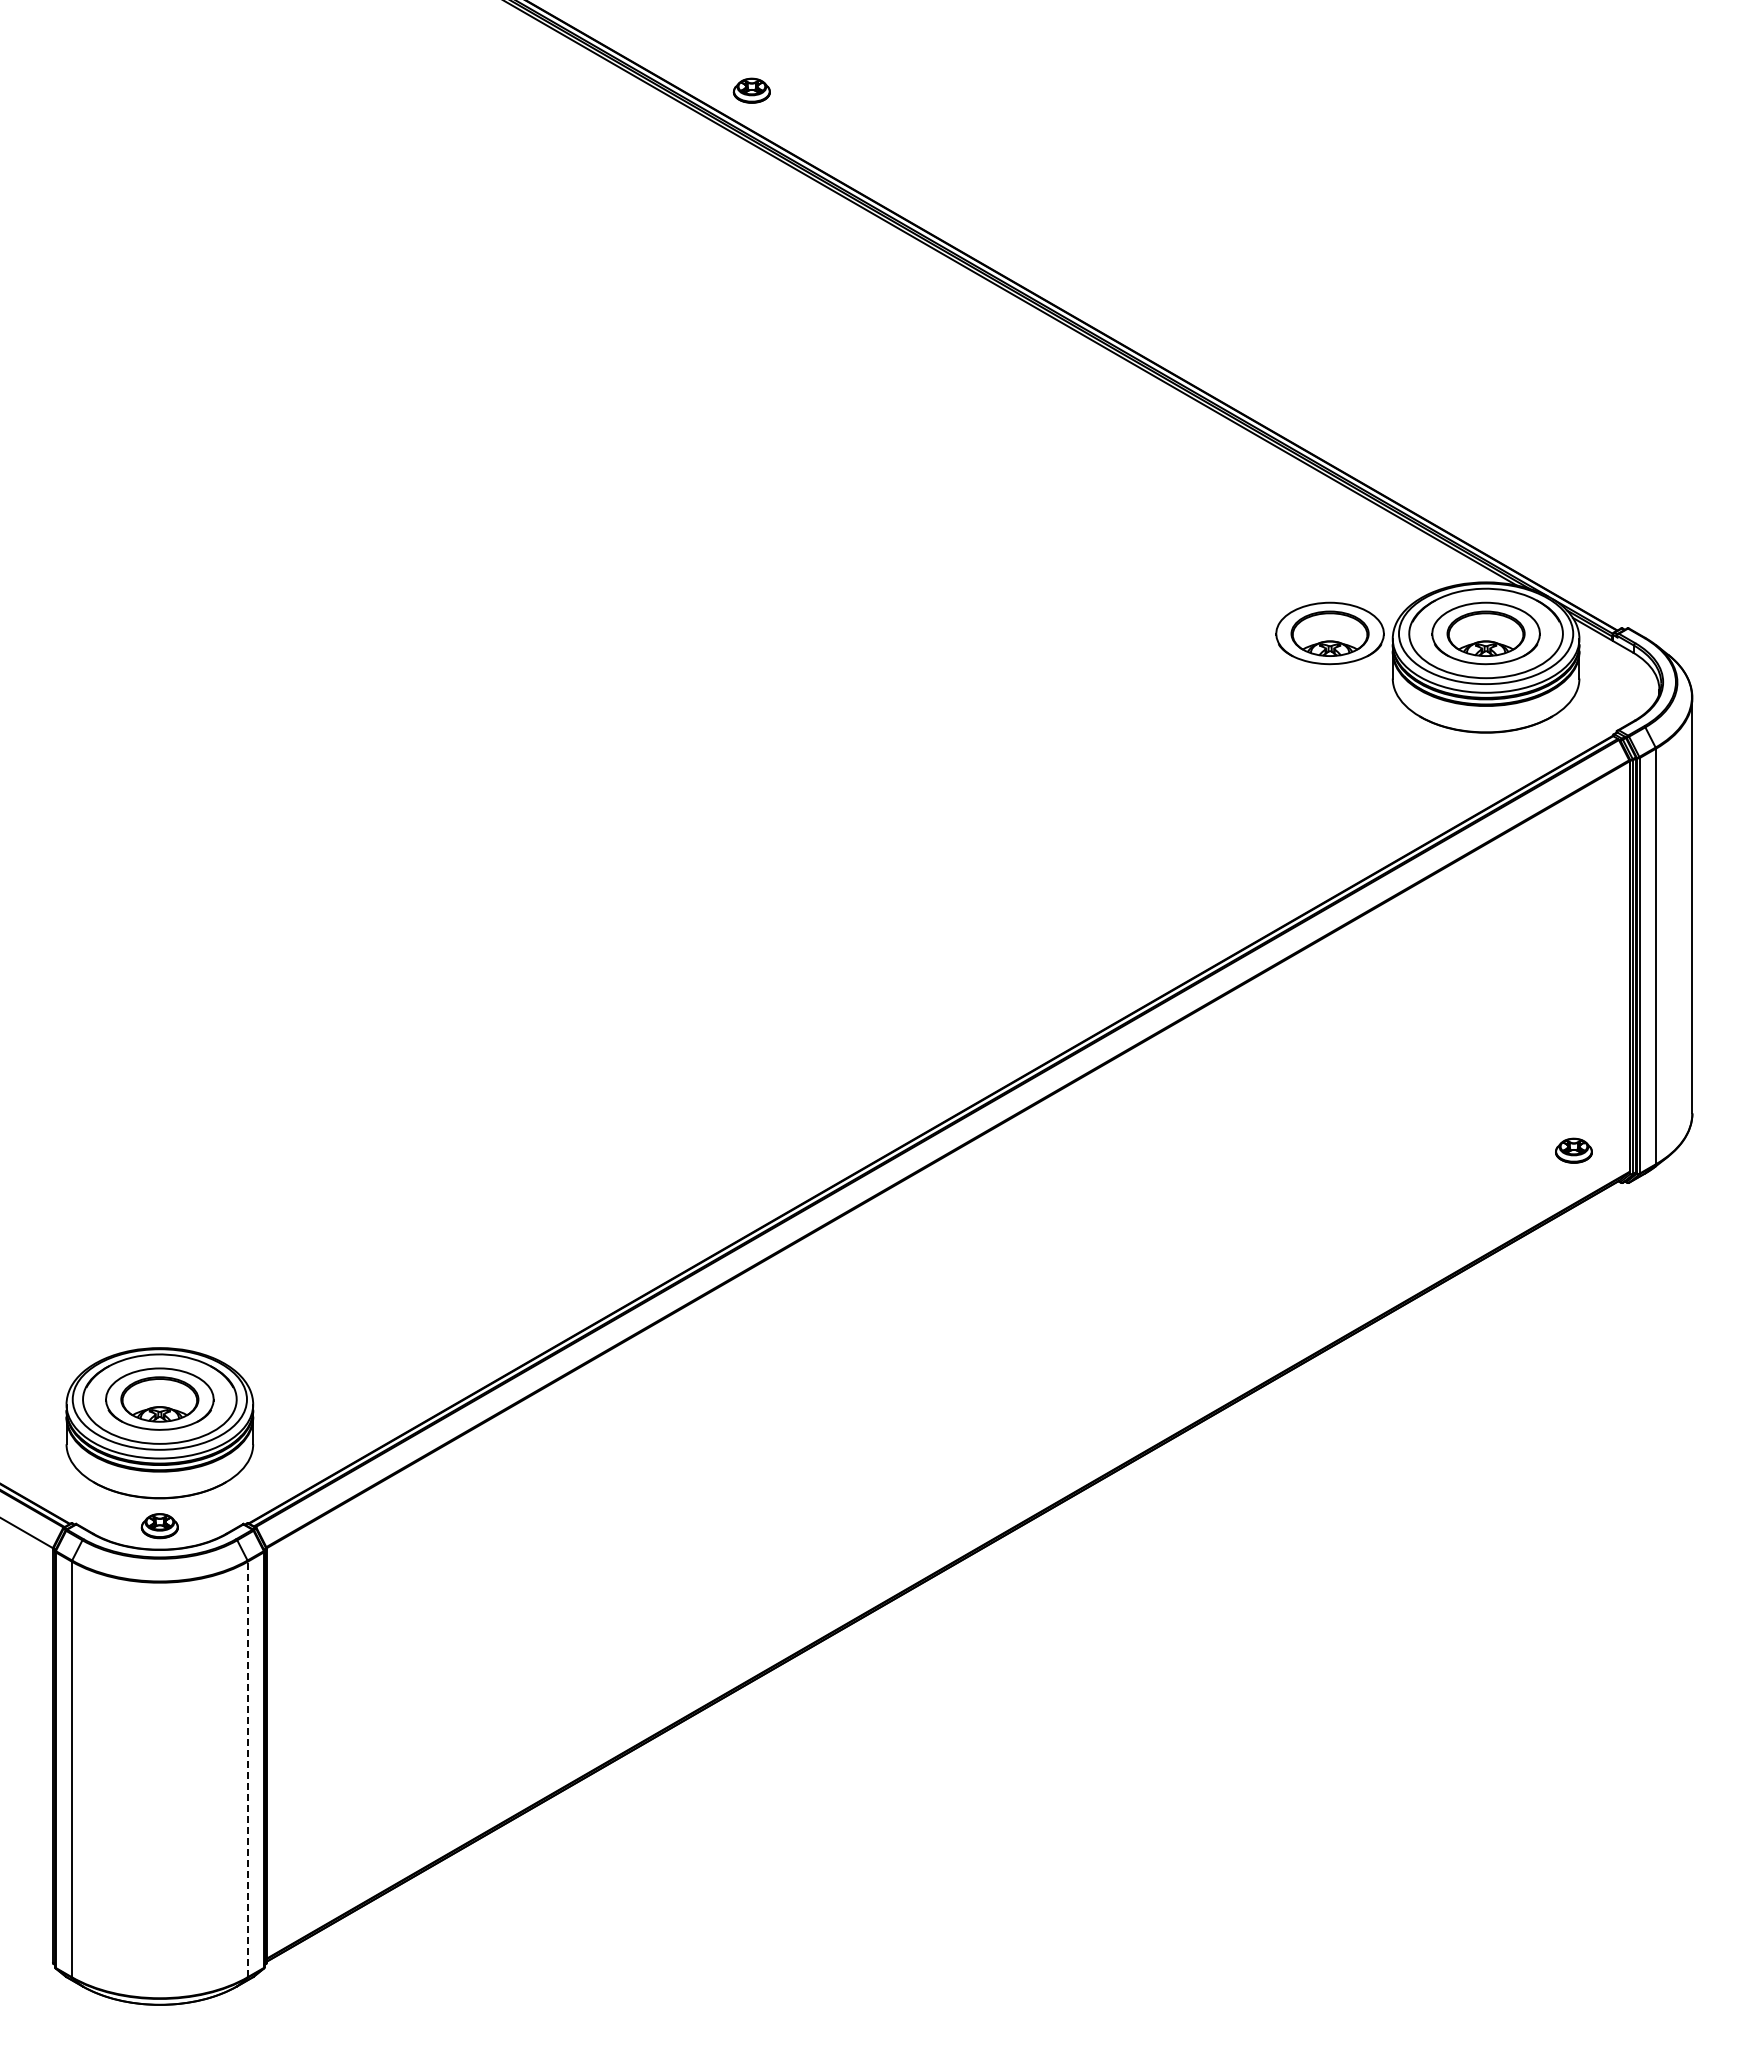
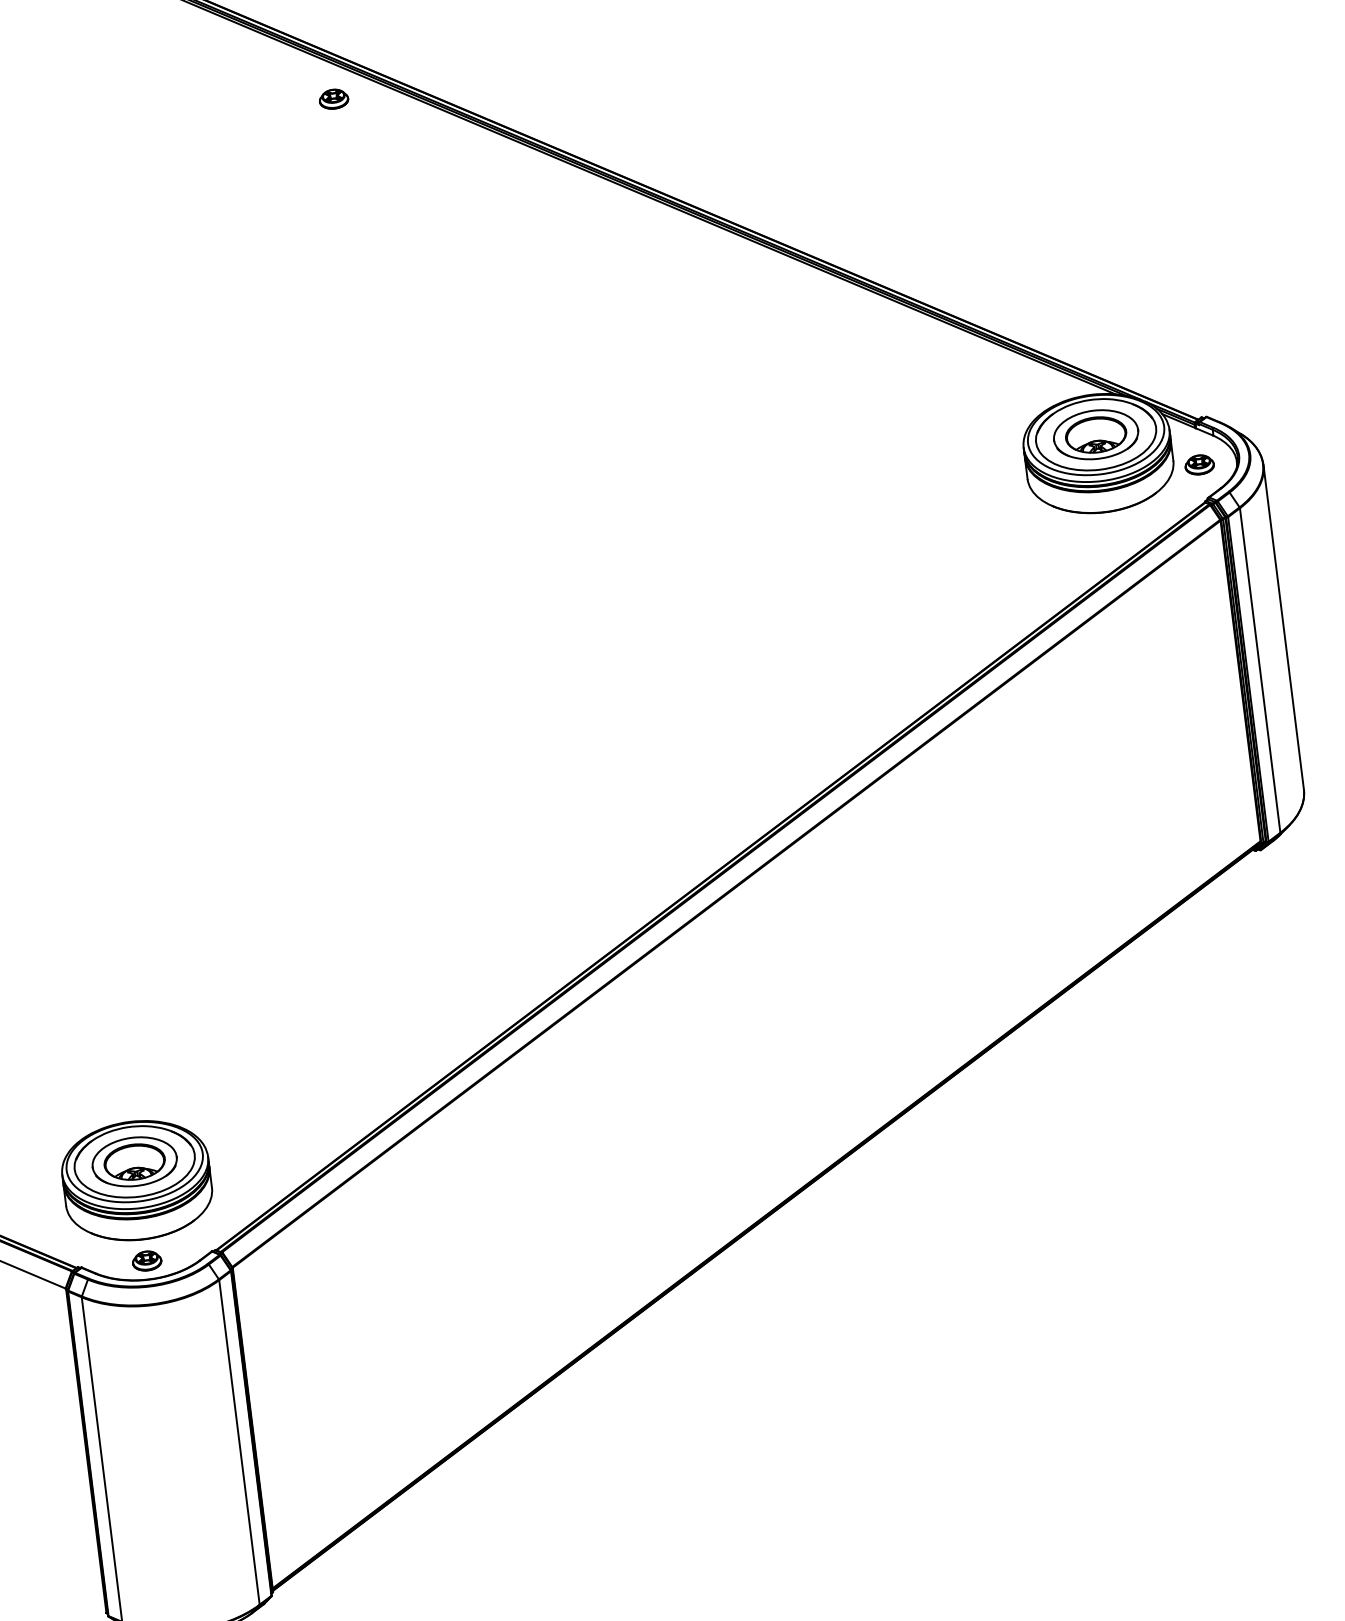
part: (751, 90) -> (333, 99), moved
part: (1329, 633) -> (973, 450), removed
part: (1573, 1150) -> (1199, 464), moved
line: (247, 1769) -> (239, 1442), dashed -> solid

